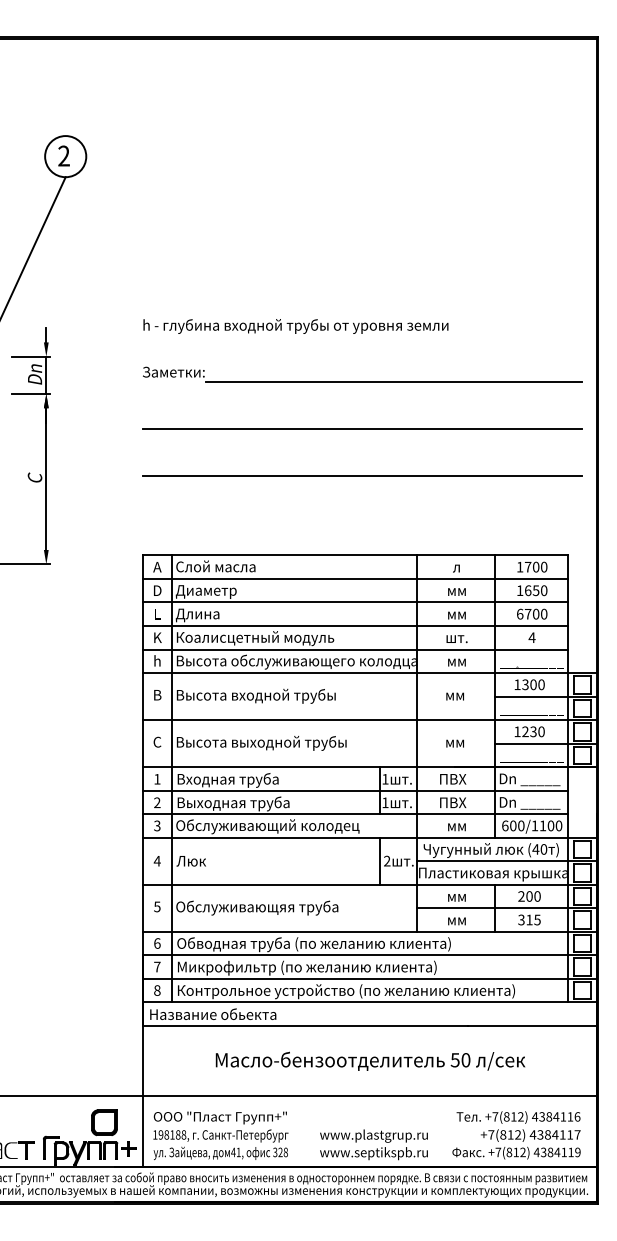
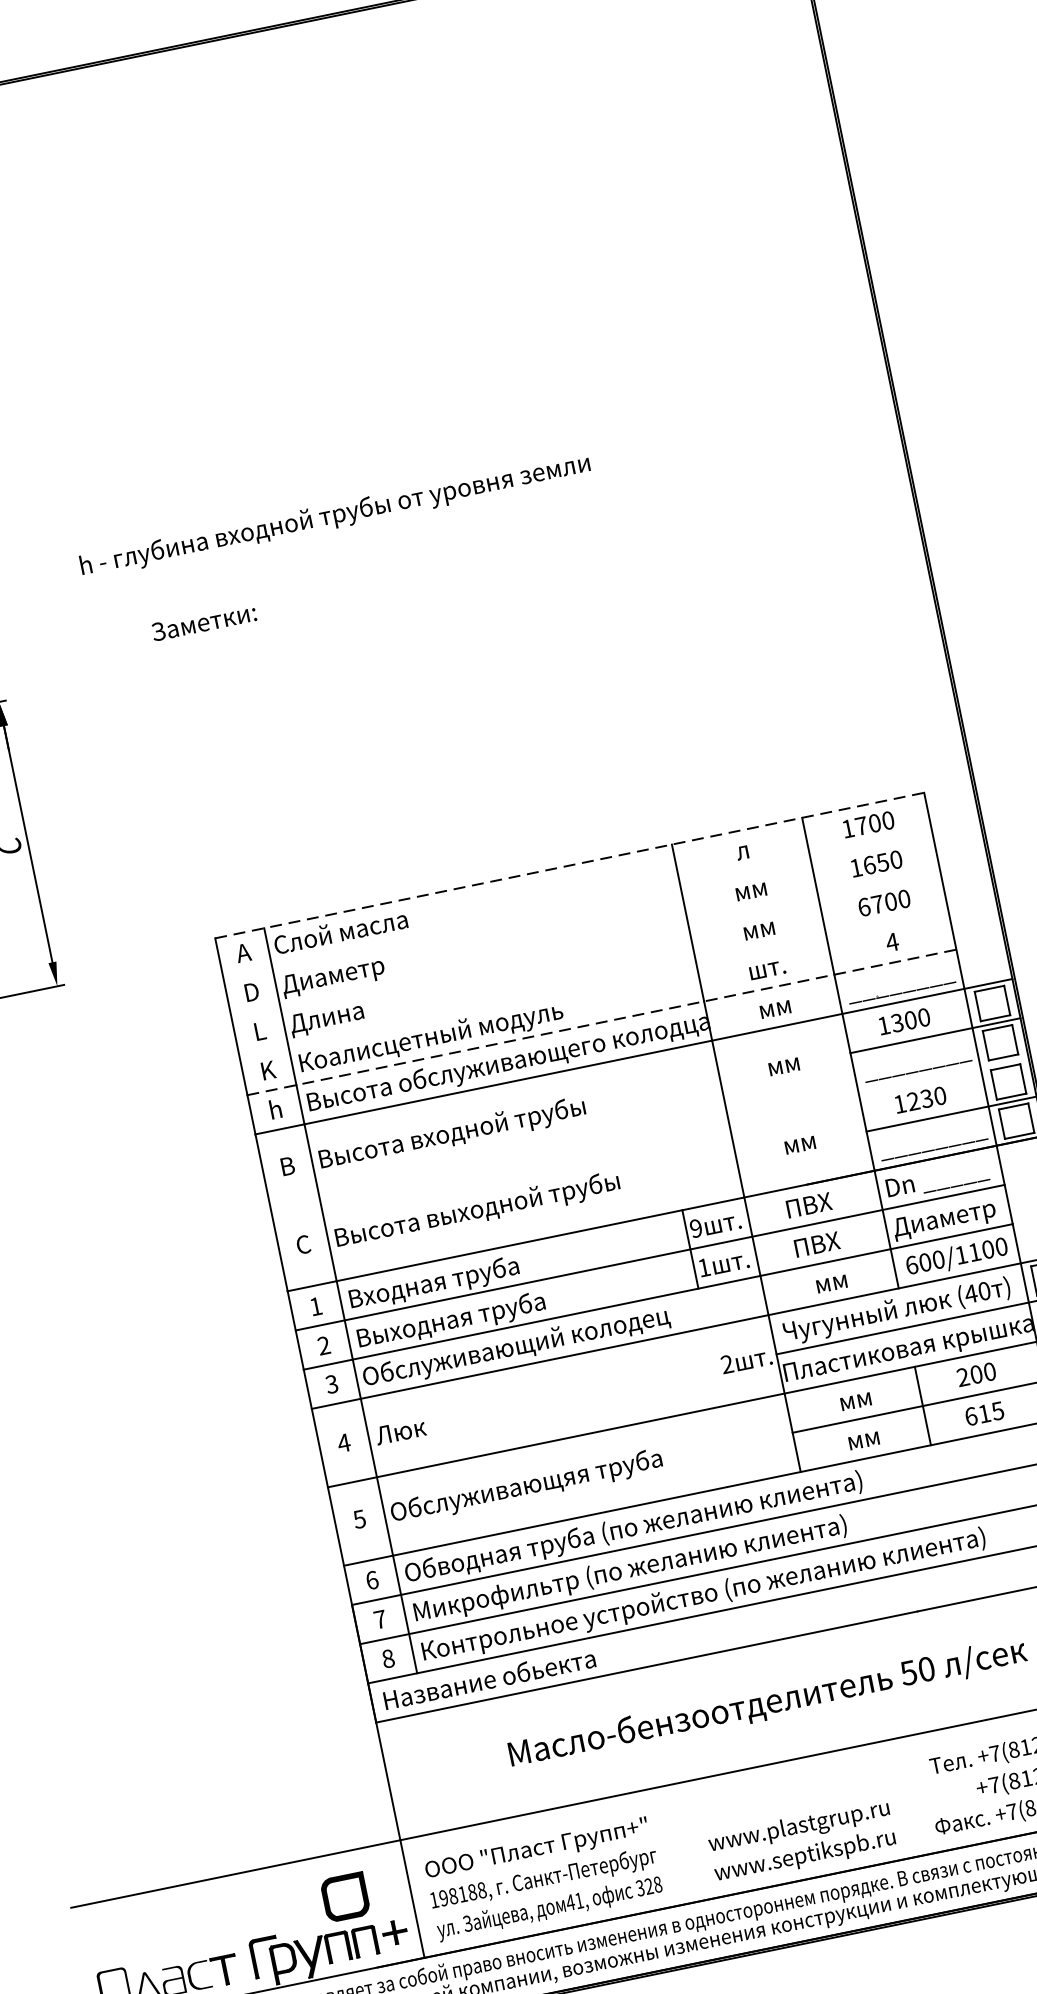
text: (295, 326) -> (334, 516), moved
line: (394, 382) -> (575, 563), removed
line: (362, 429) -> (538, 653), removed
line: (362, 476) -> (554, 731), removed
line: (355, 555) -> (569, 865), solid -> dashed
line: (355, 578) -> (577, 904), removed
line: (355, 602) -> (585, 944), removed
line: (355, 625) -> (593, 982), removed
line: (355, 649) -> (601, 1022), solid -> dashed
line: (369, 720) -> (649, 1135), removed
text: (385, 778) -> (696, 1227), 1 -> 9
text: (529, 803) -> (944, 1219), Dn _____ -> Диаметр
line: (379, 860) -> (714, 1365), removed
text: (521, 919) -> (971, 1415), 315 -> 615

